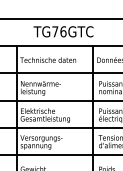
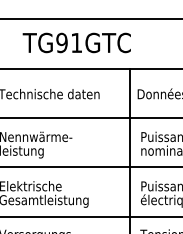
text: (59, 31) -> (69, 42), TG76GTC -> TG91GTC

